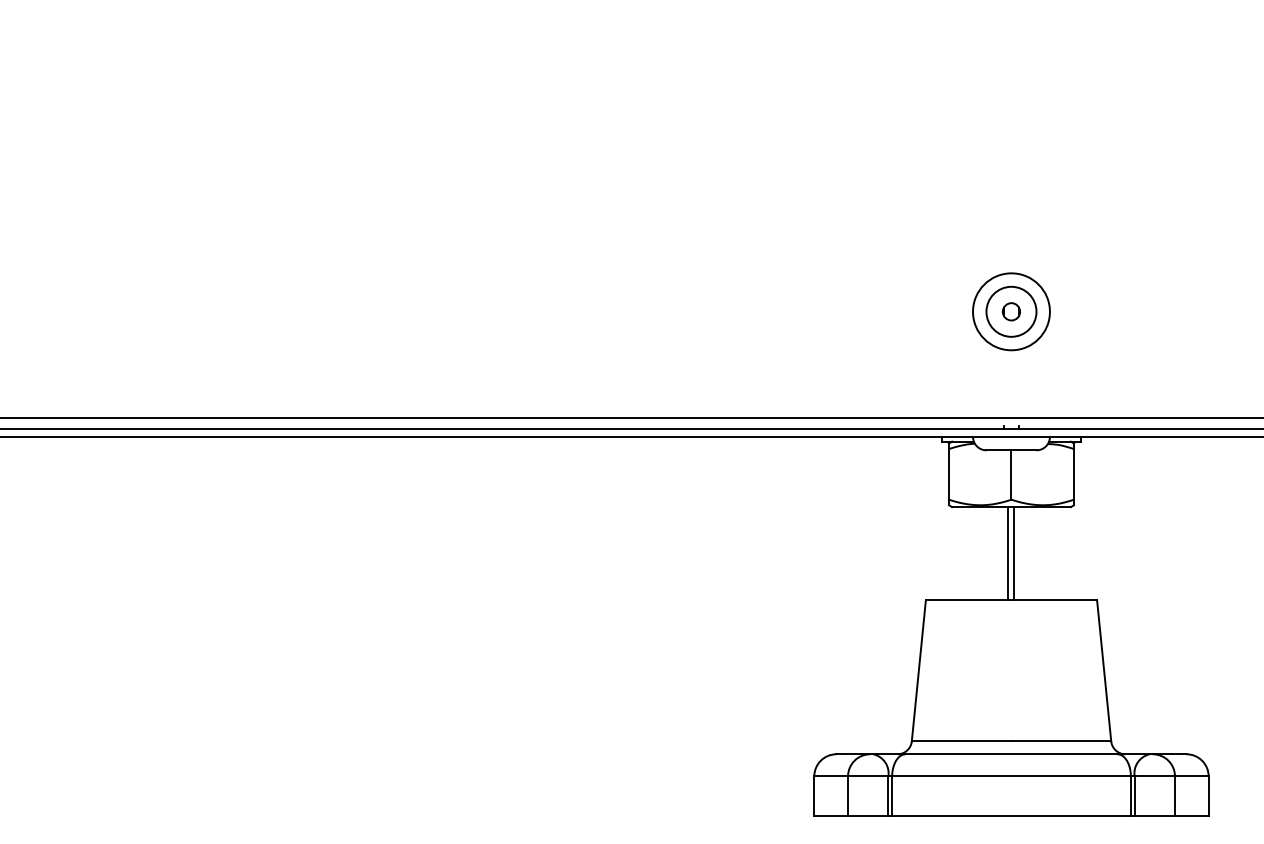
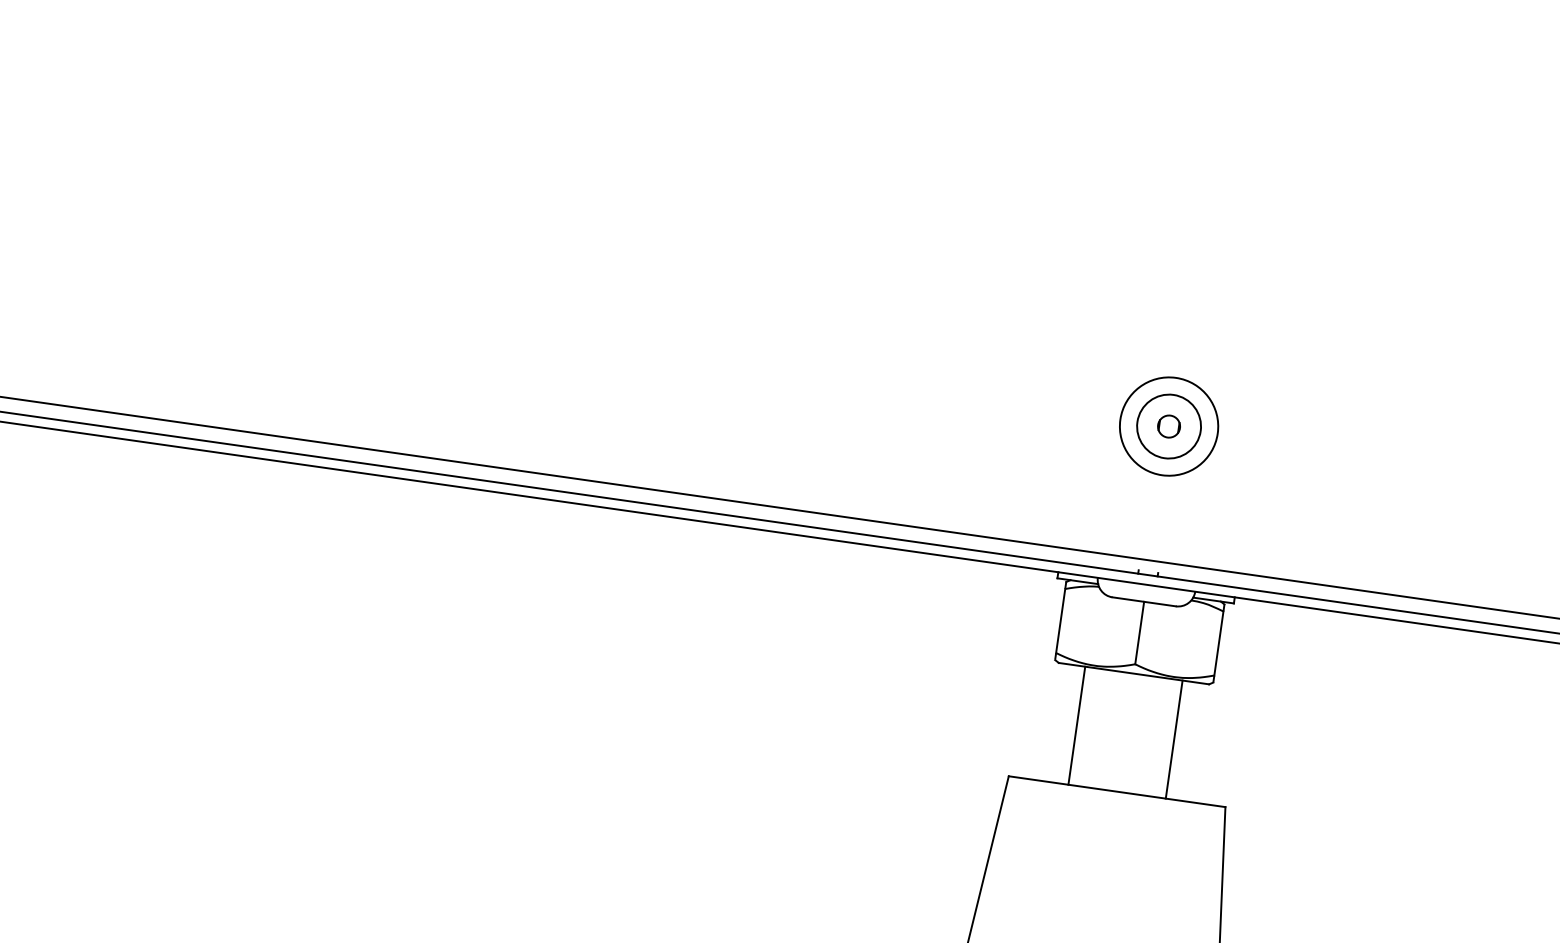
line: (1007, 553) -> (1173, 739), moved
line: (1014, 553) -> (1077, 725), moved

